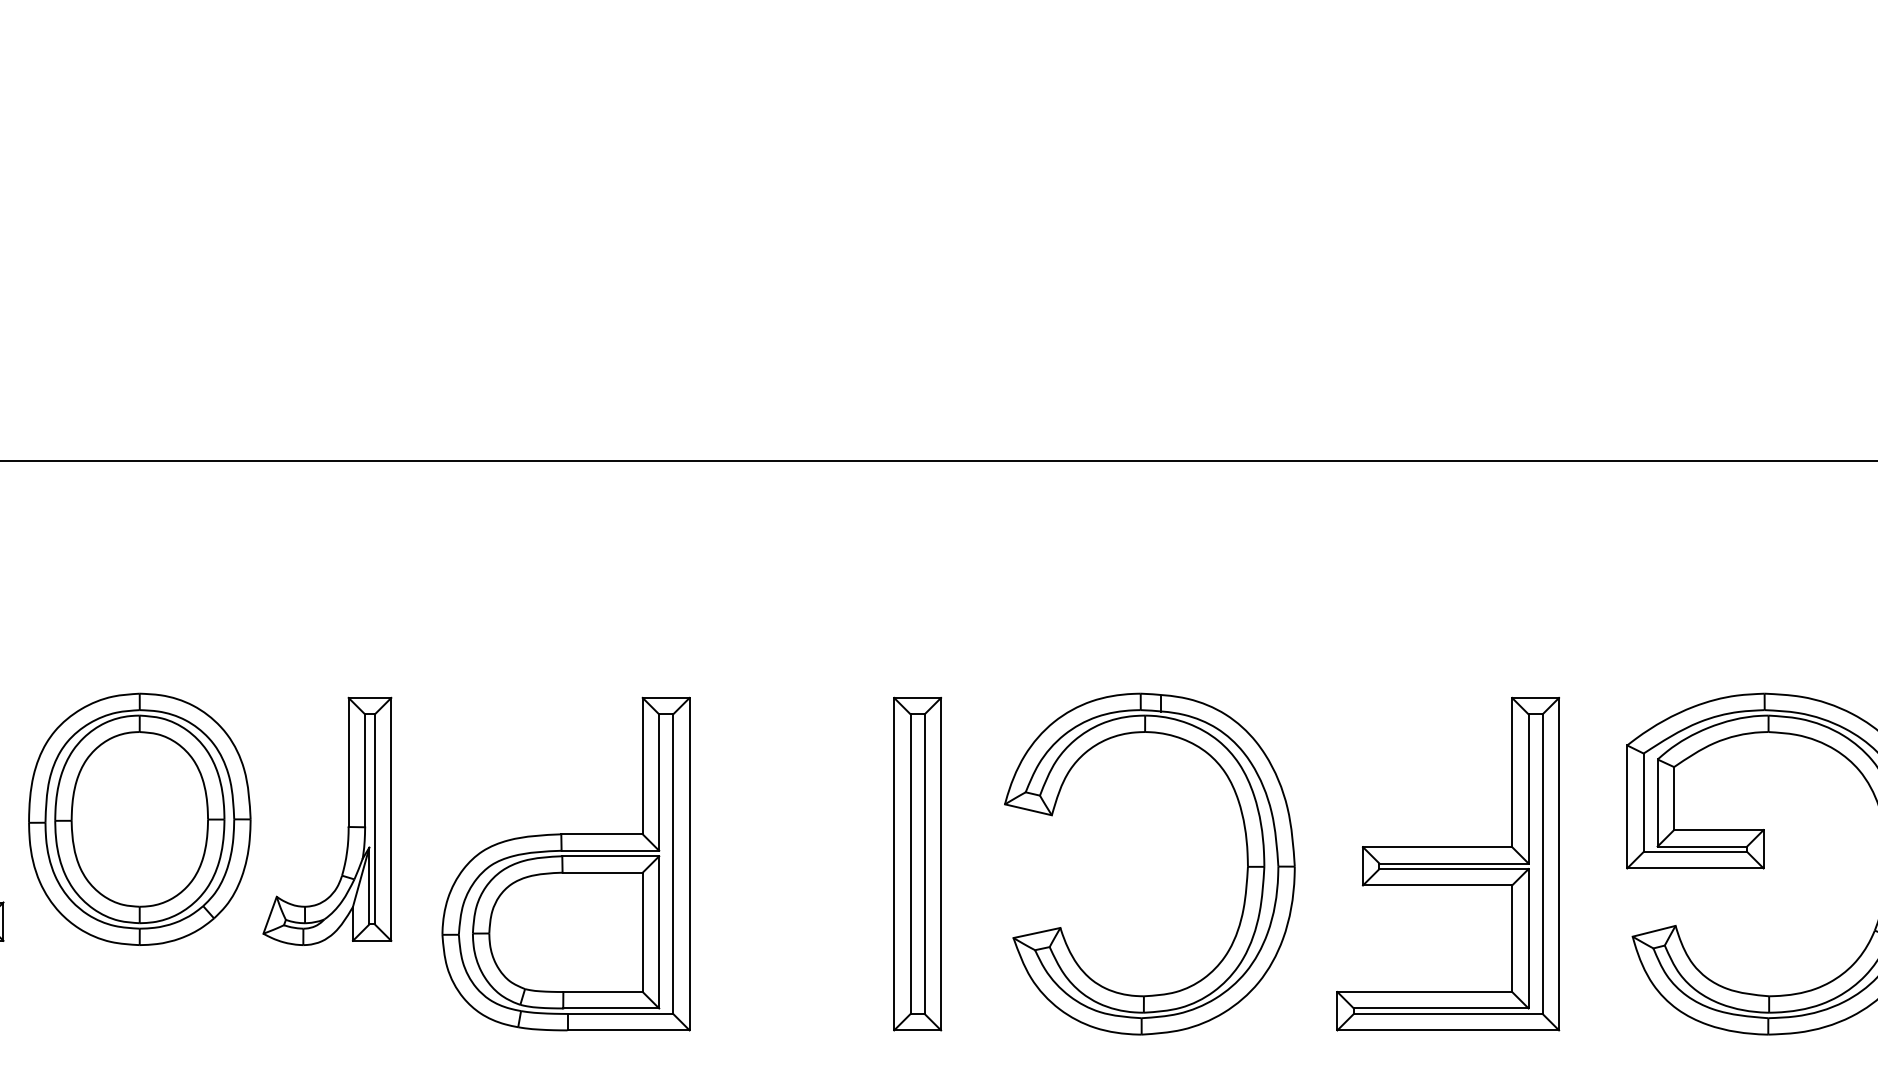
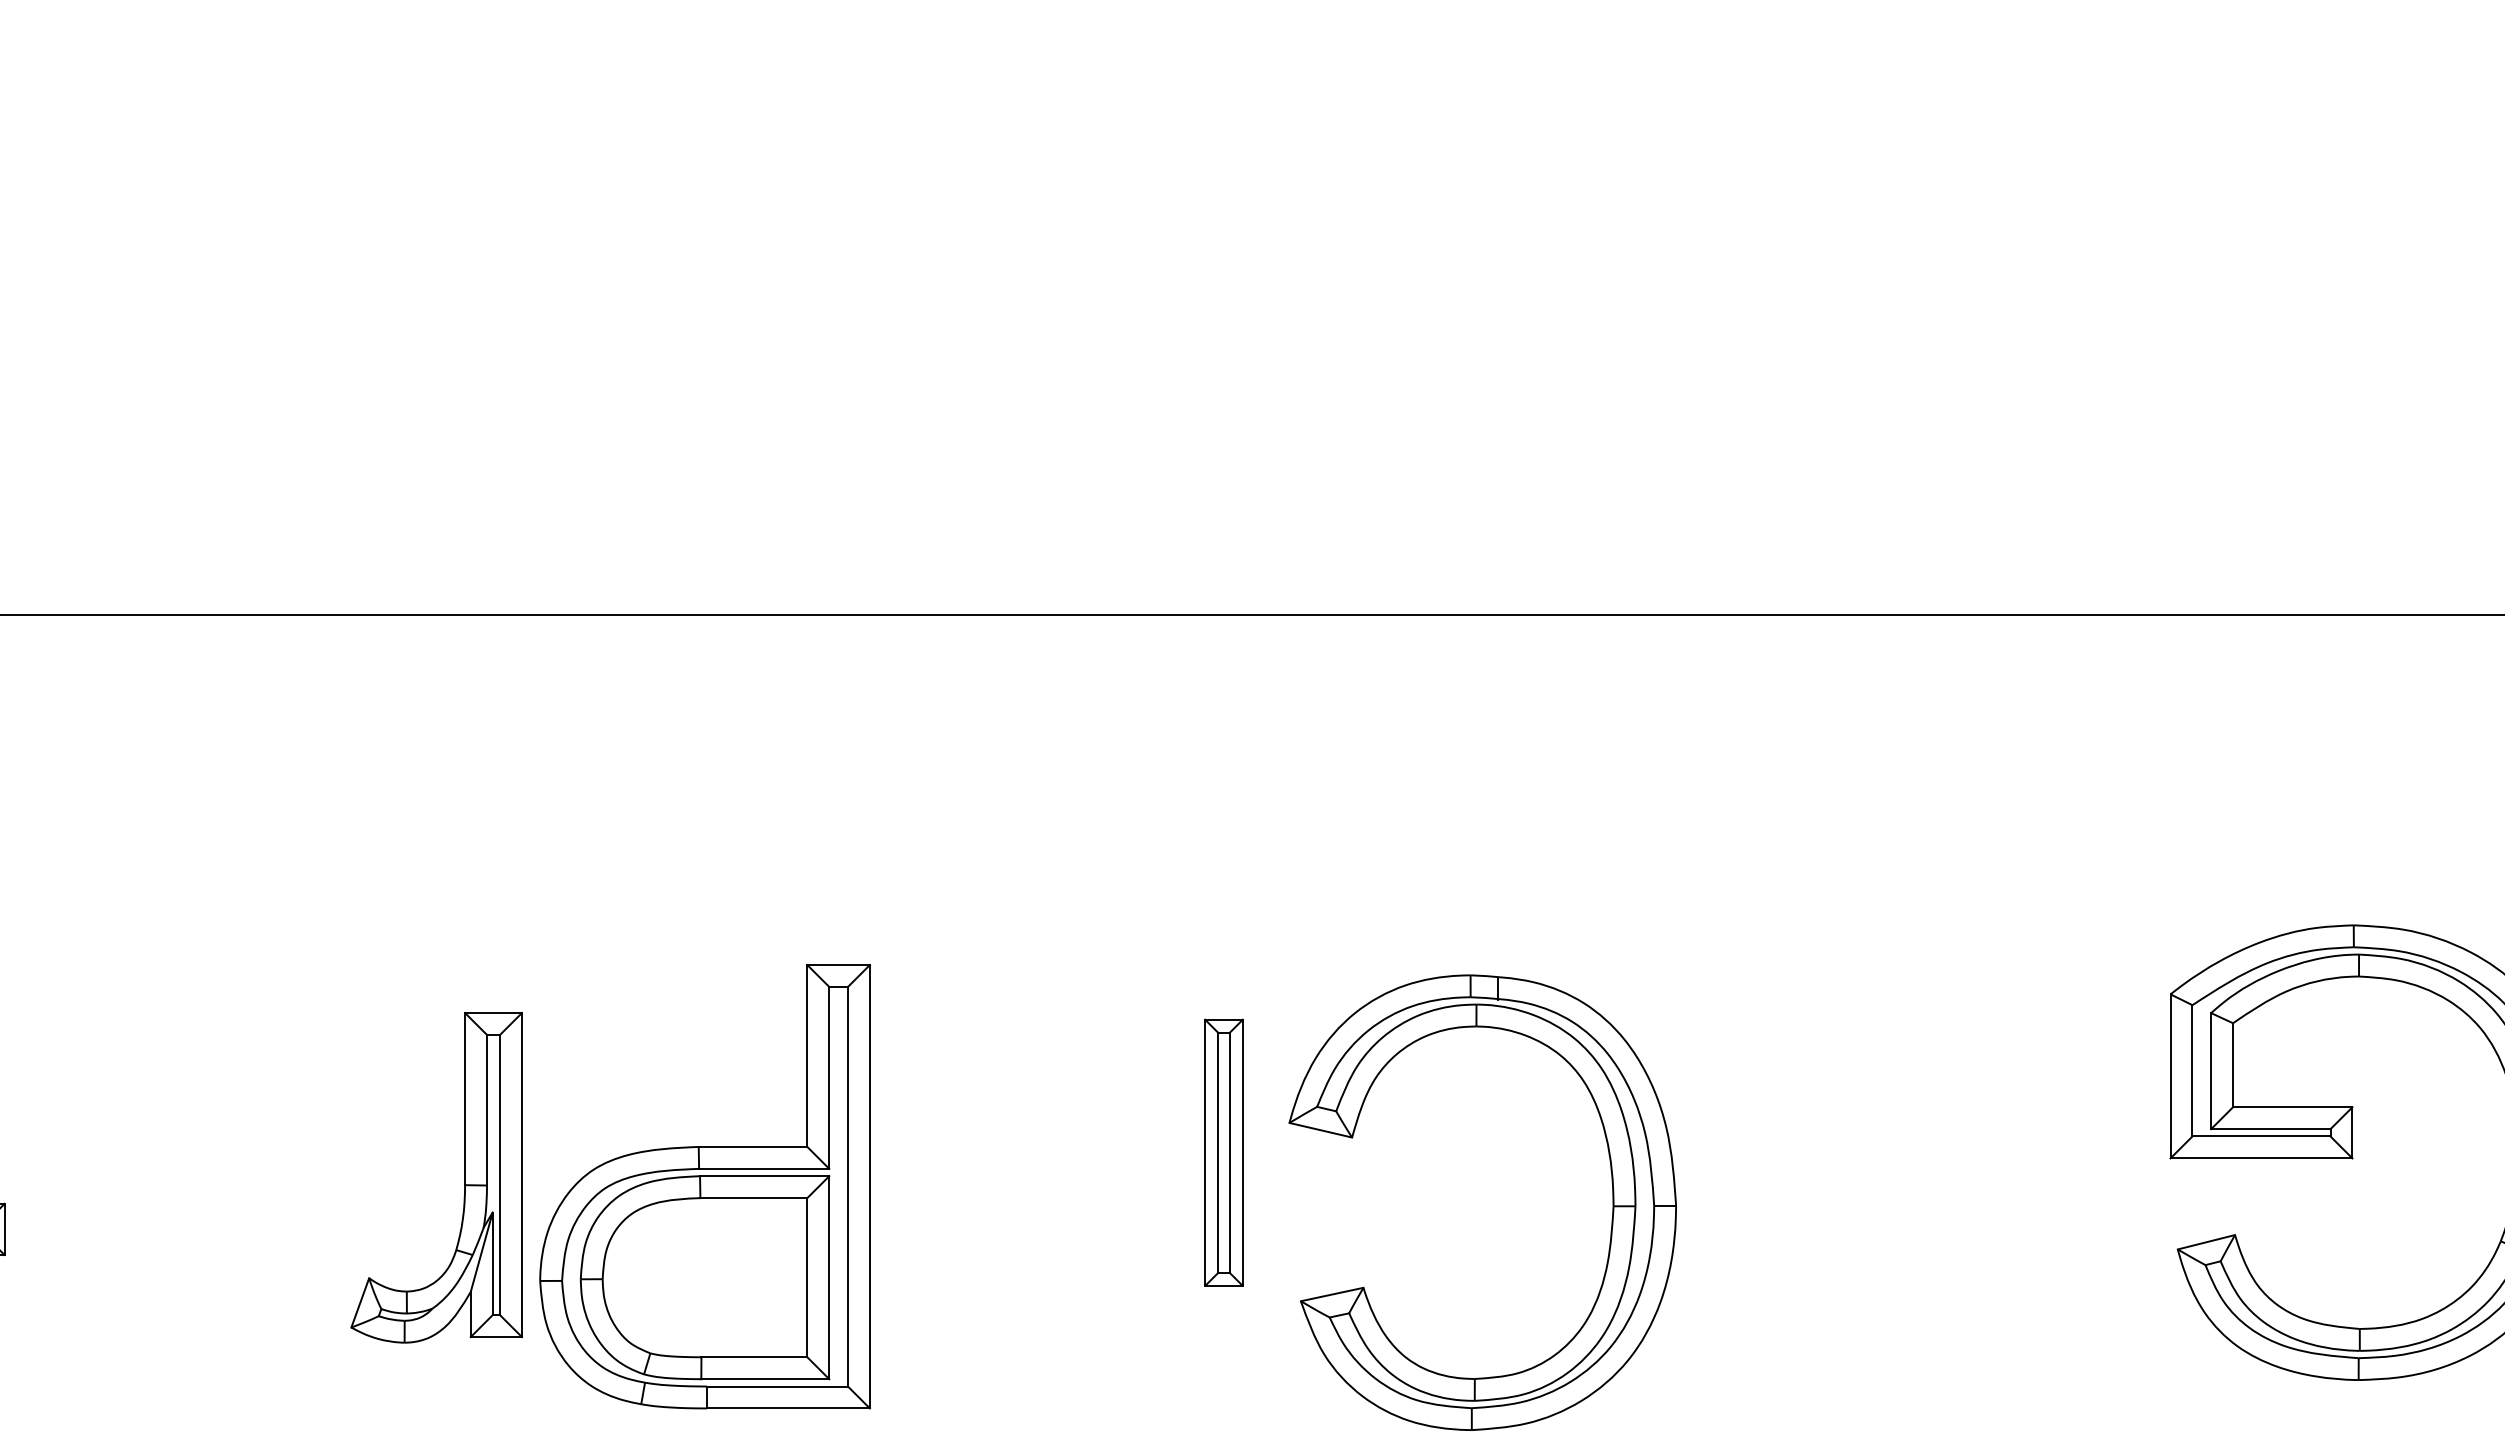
part: (139, 819) -> (186, 1092), removed
part: (348, 821) -> (464, 1177), moved
part: (565, 863) -> (704, 1186), moved
part: (917, 863) -> (1223, 1152), size x0.6
part: (1247, 863) -> (1612, 1202), moved
part: (1448, 863) -> (1931, 1152), removed

